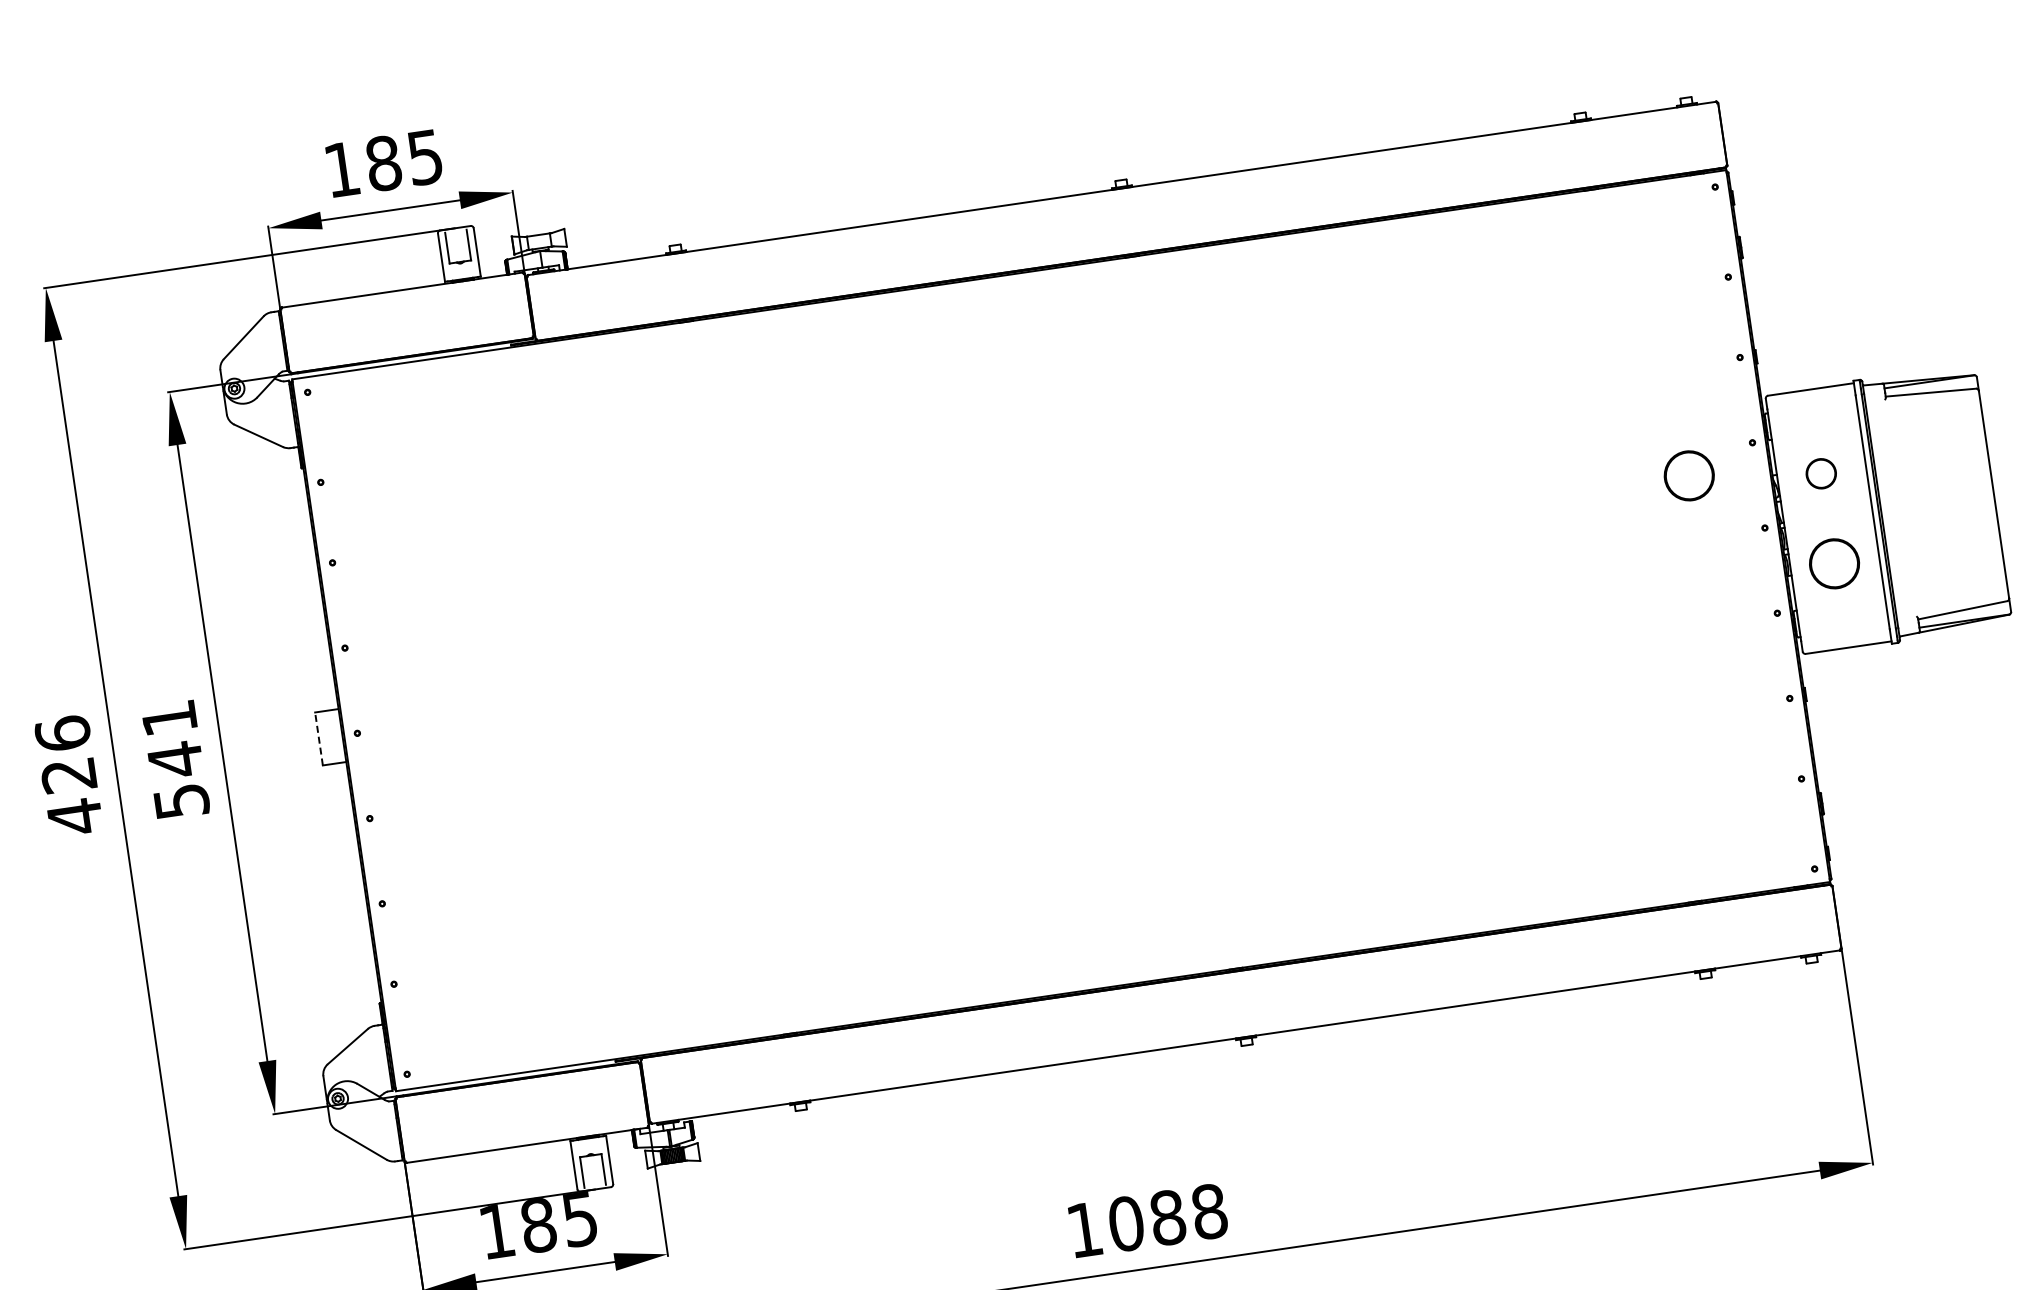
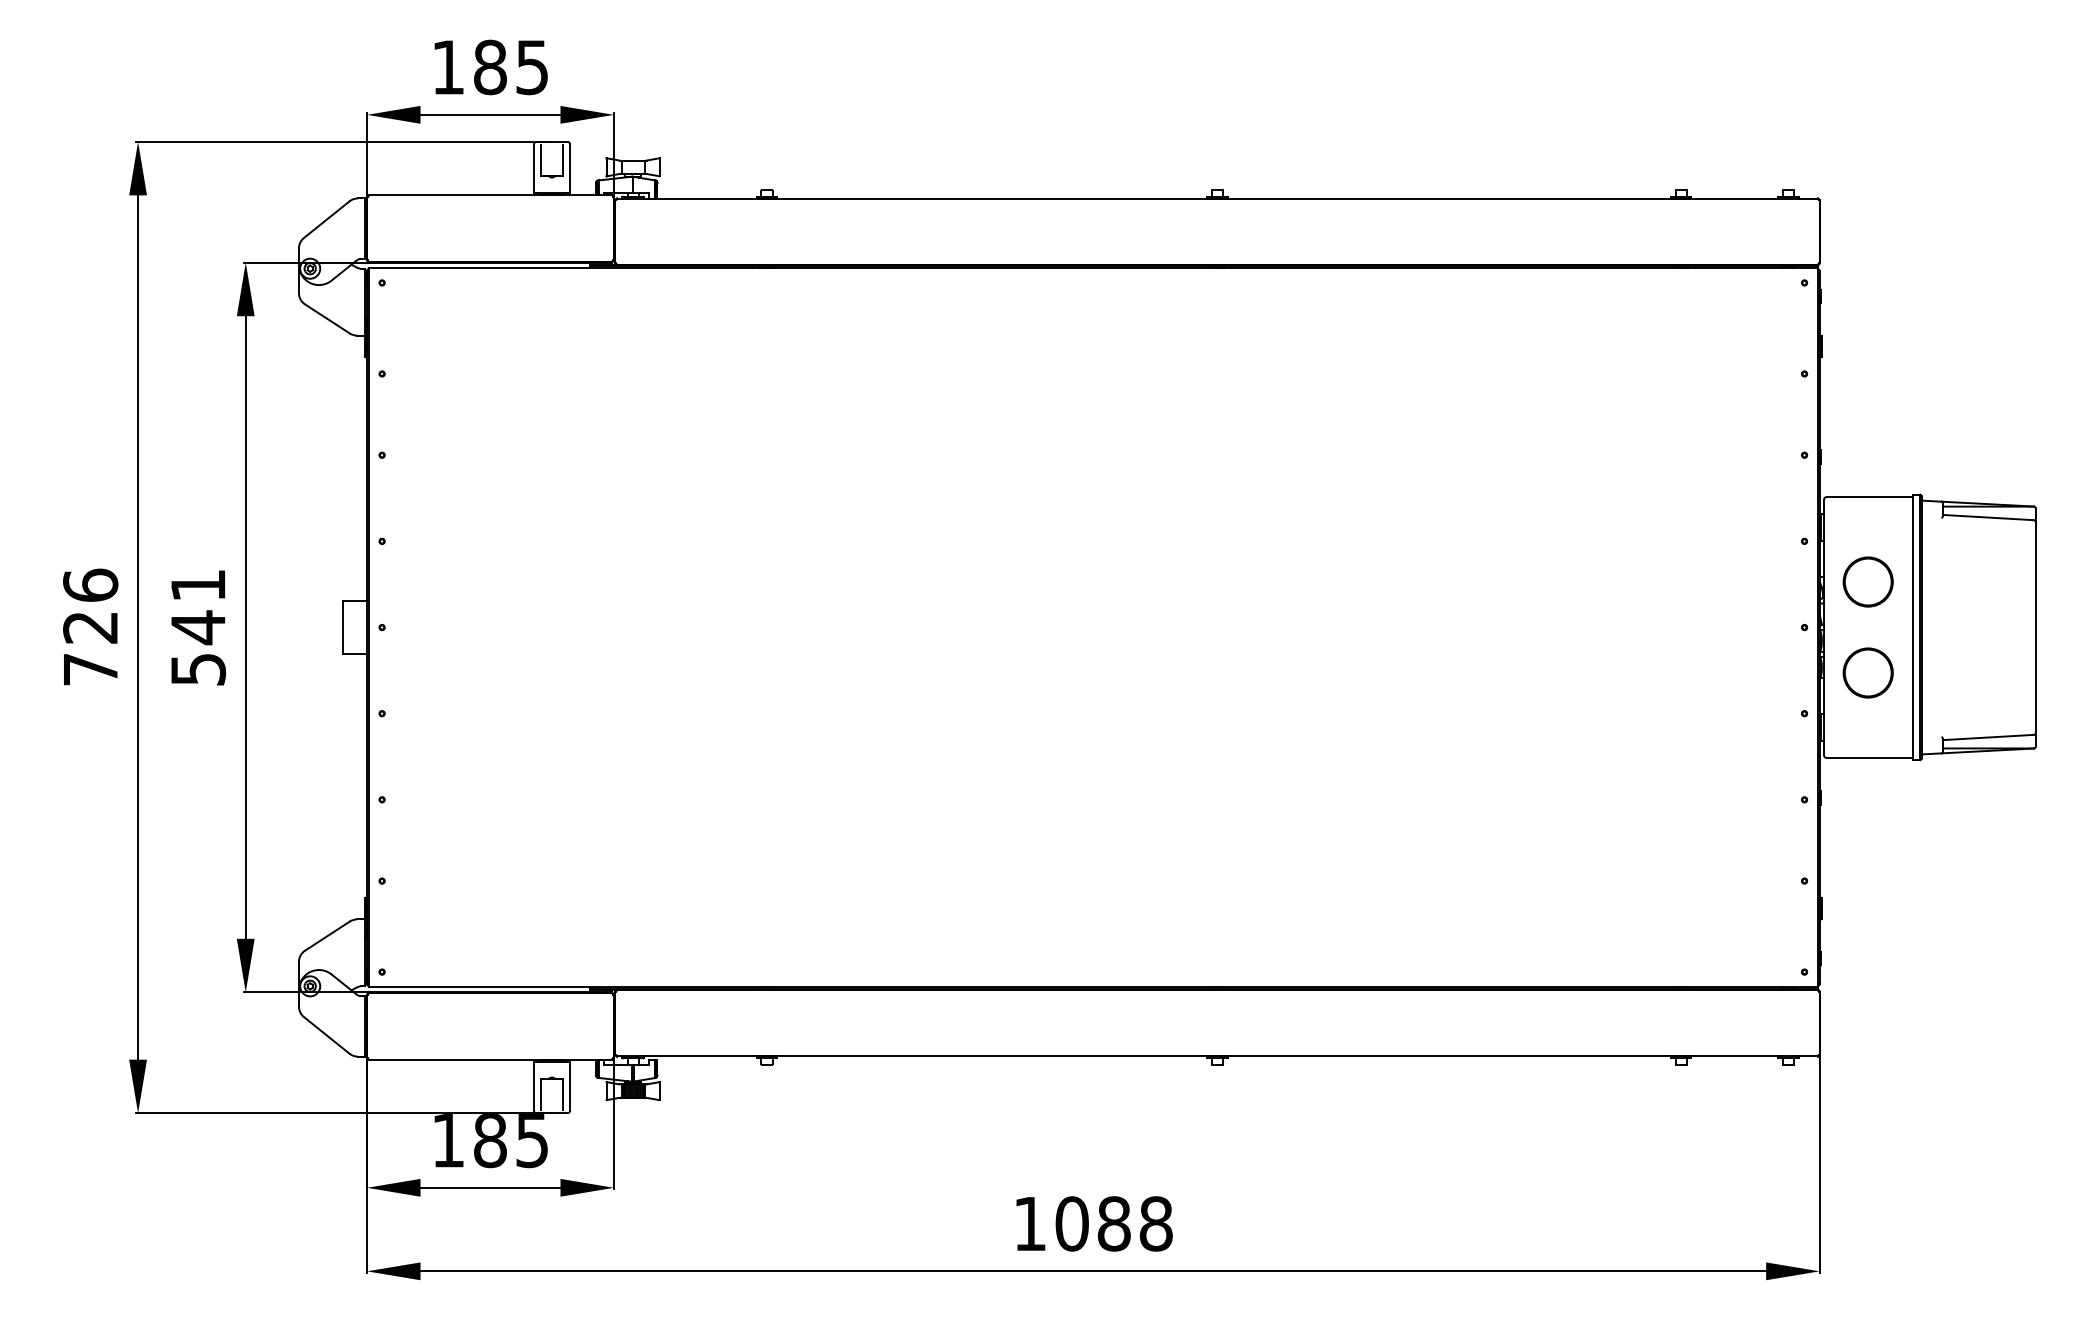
circle: (1820, 473) -> (1867, 581), size x1.67
circle: (1688, 475) -> (1736, 564), removed
line: (319, 738) -> (343, 627), dashed -> solid
text: (74, 816) -> (90, 669), 426 -> 726

